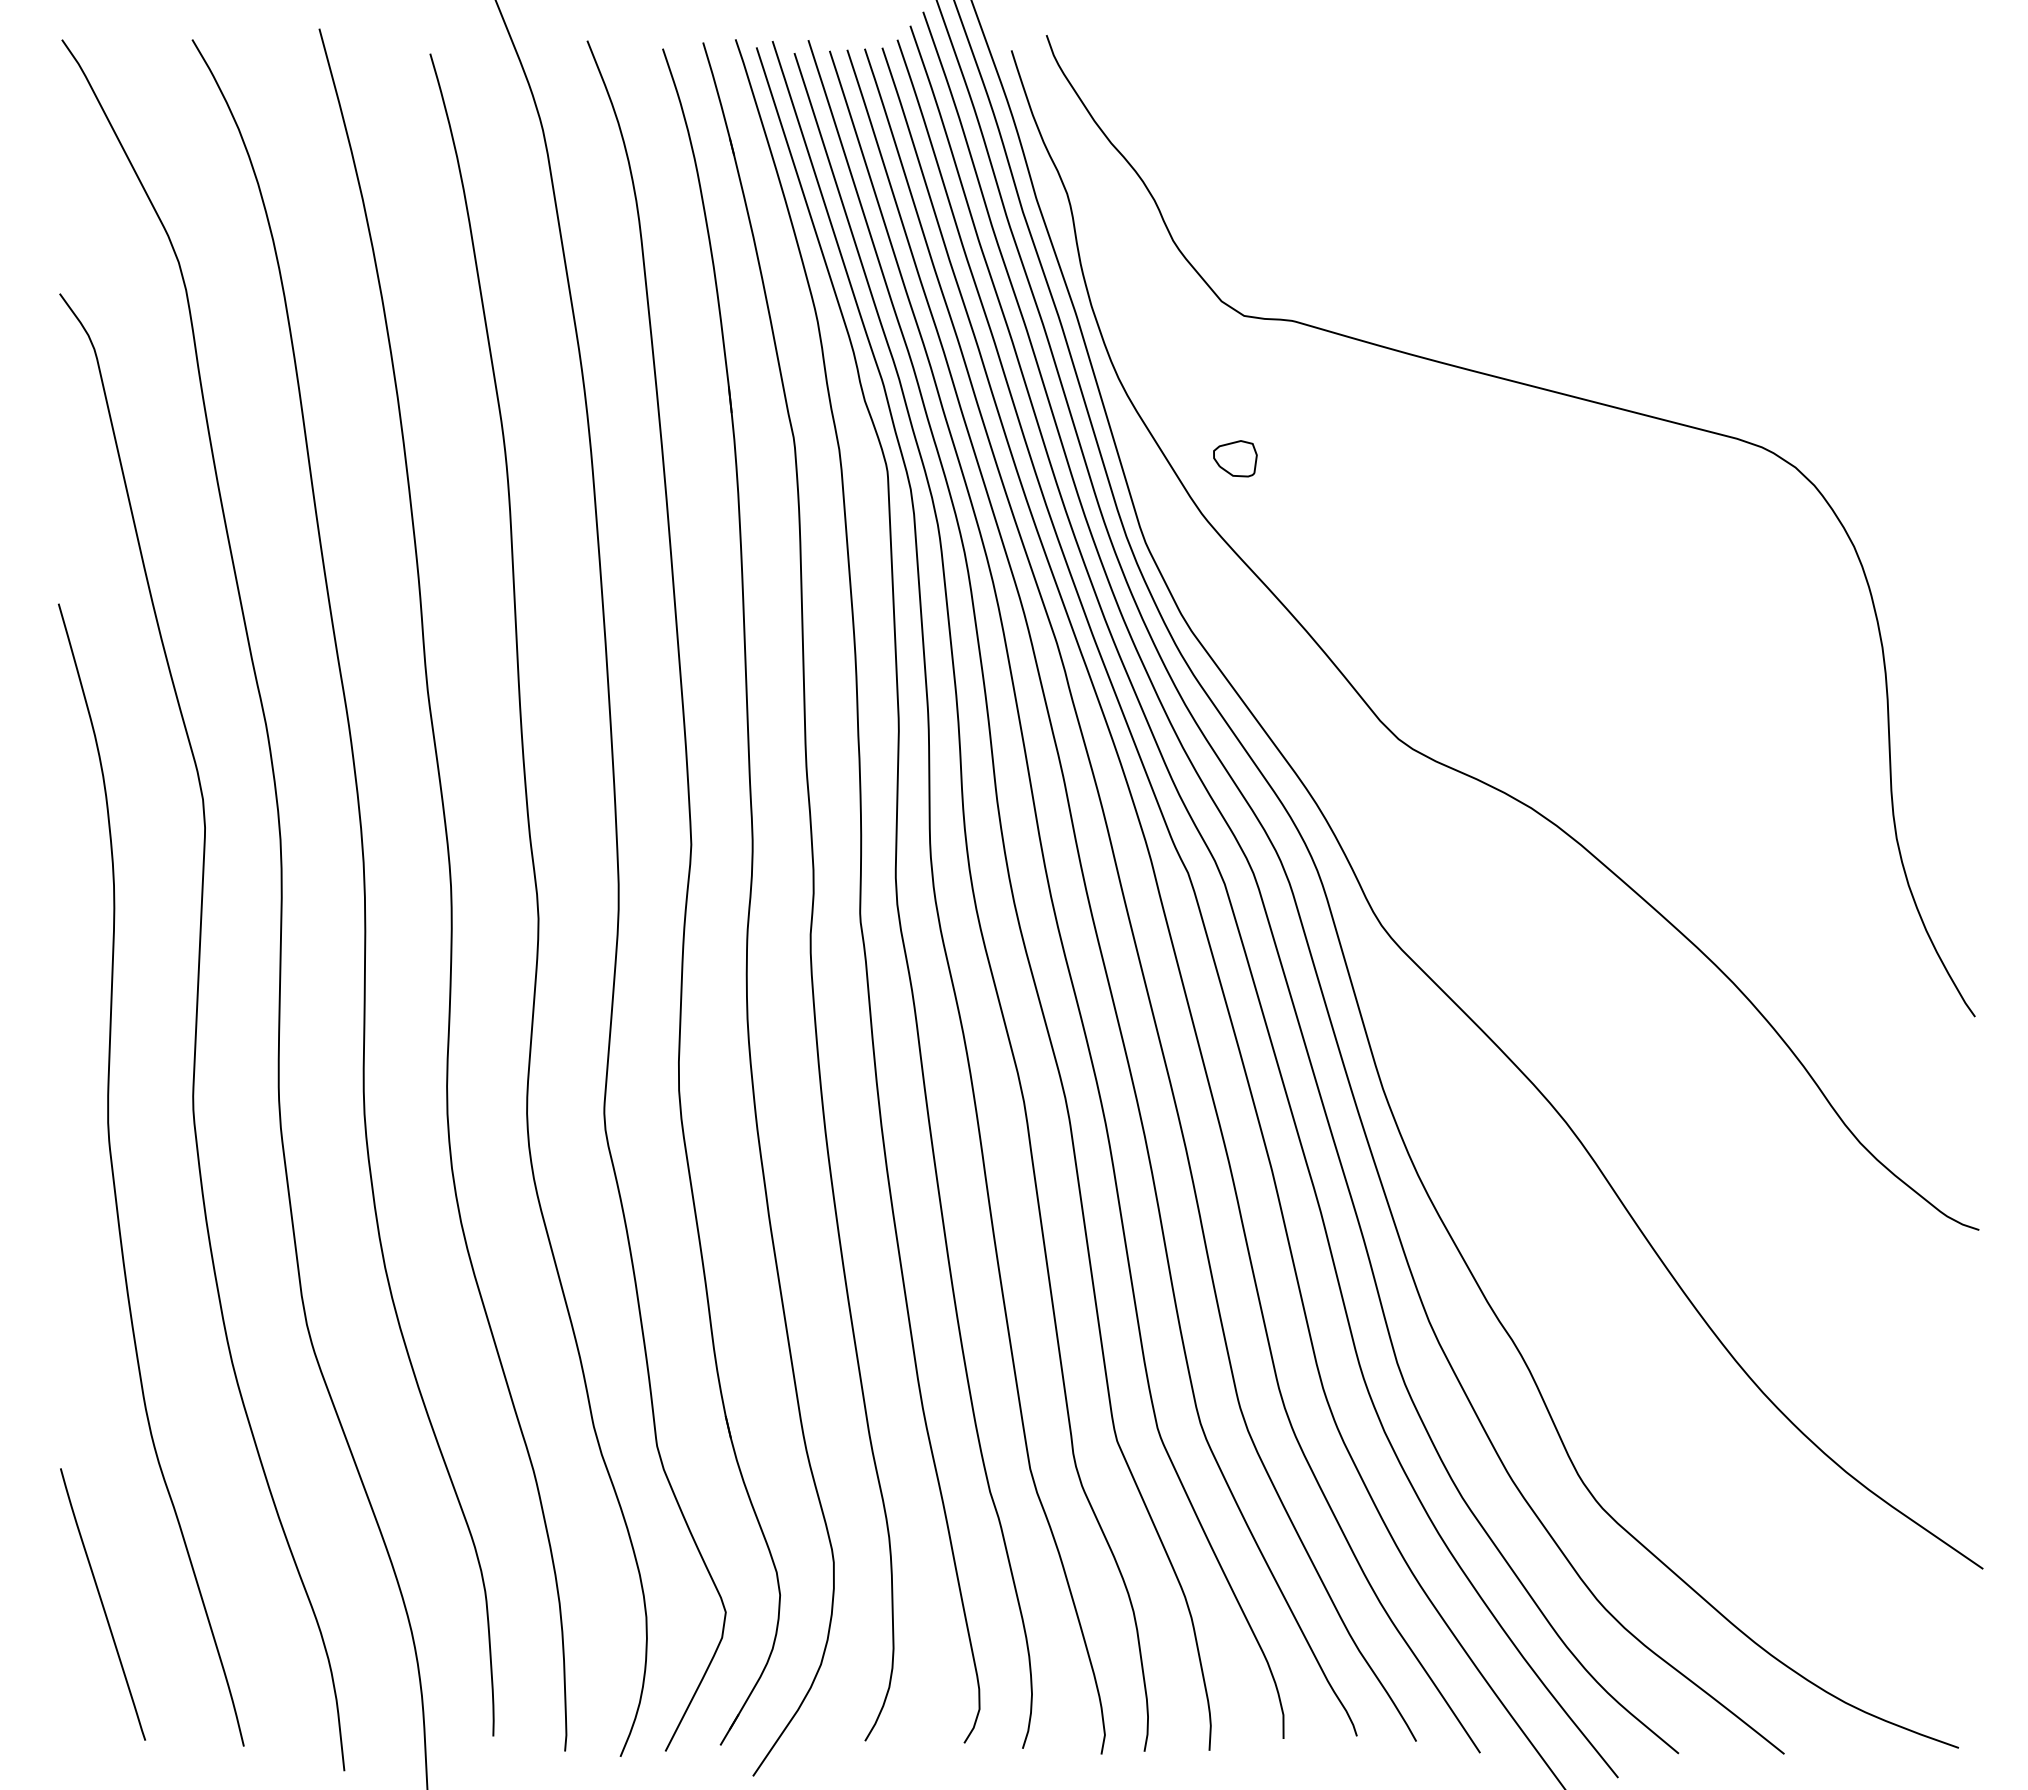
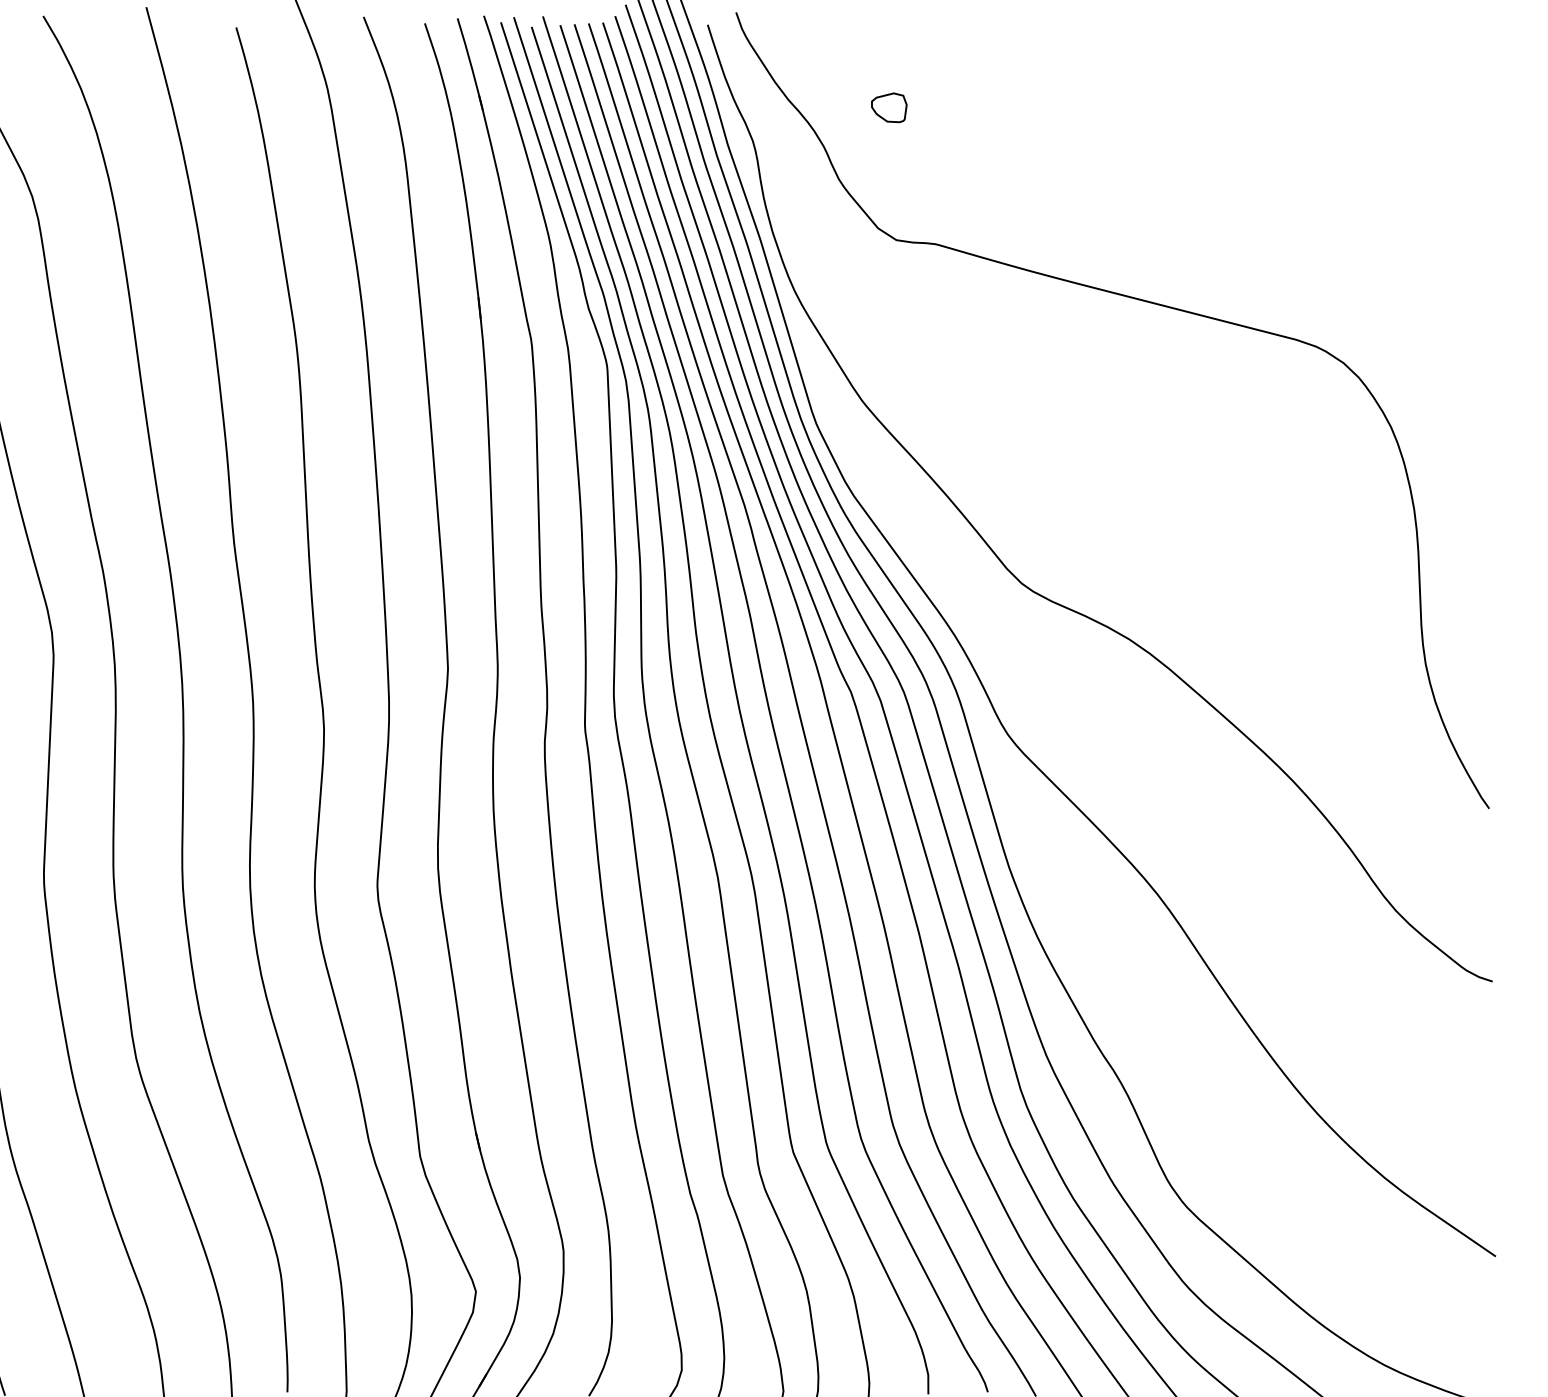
part: (1235, 458) -> (889, 107), moved

